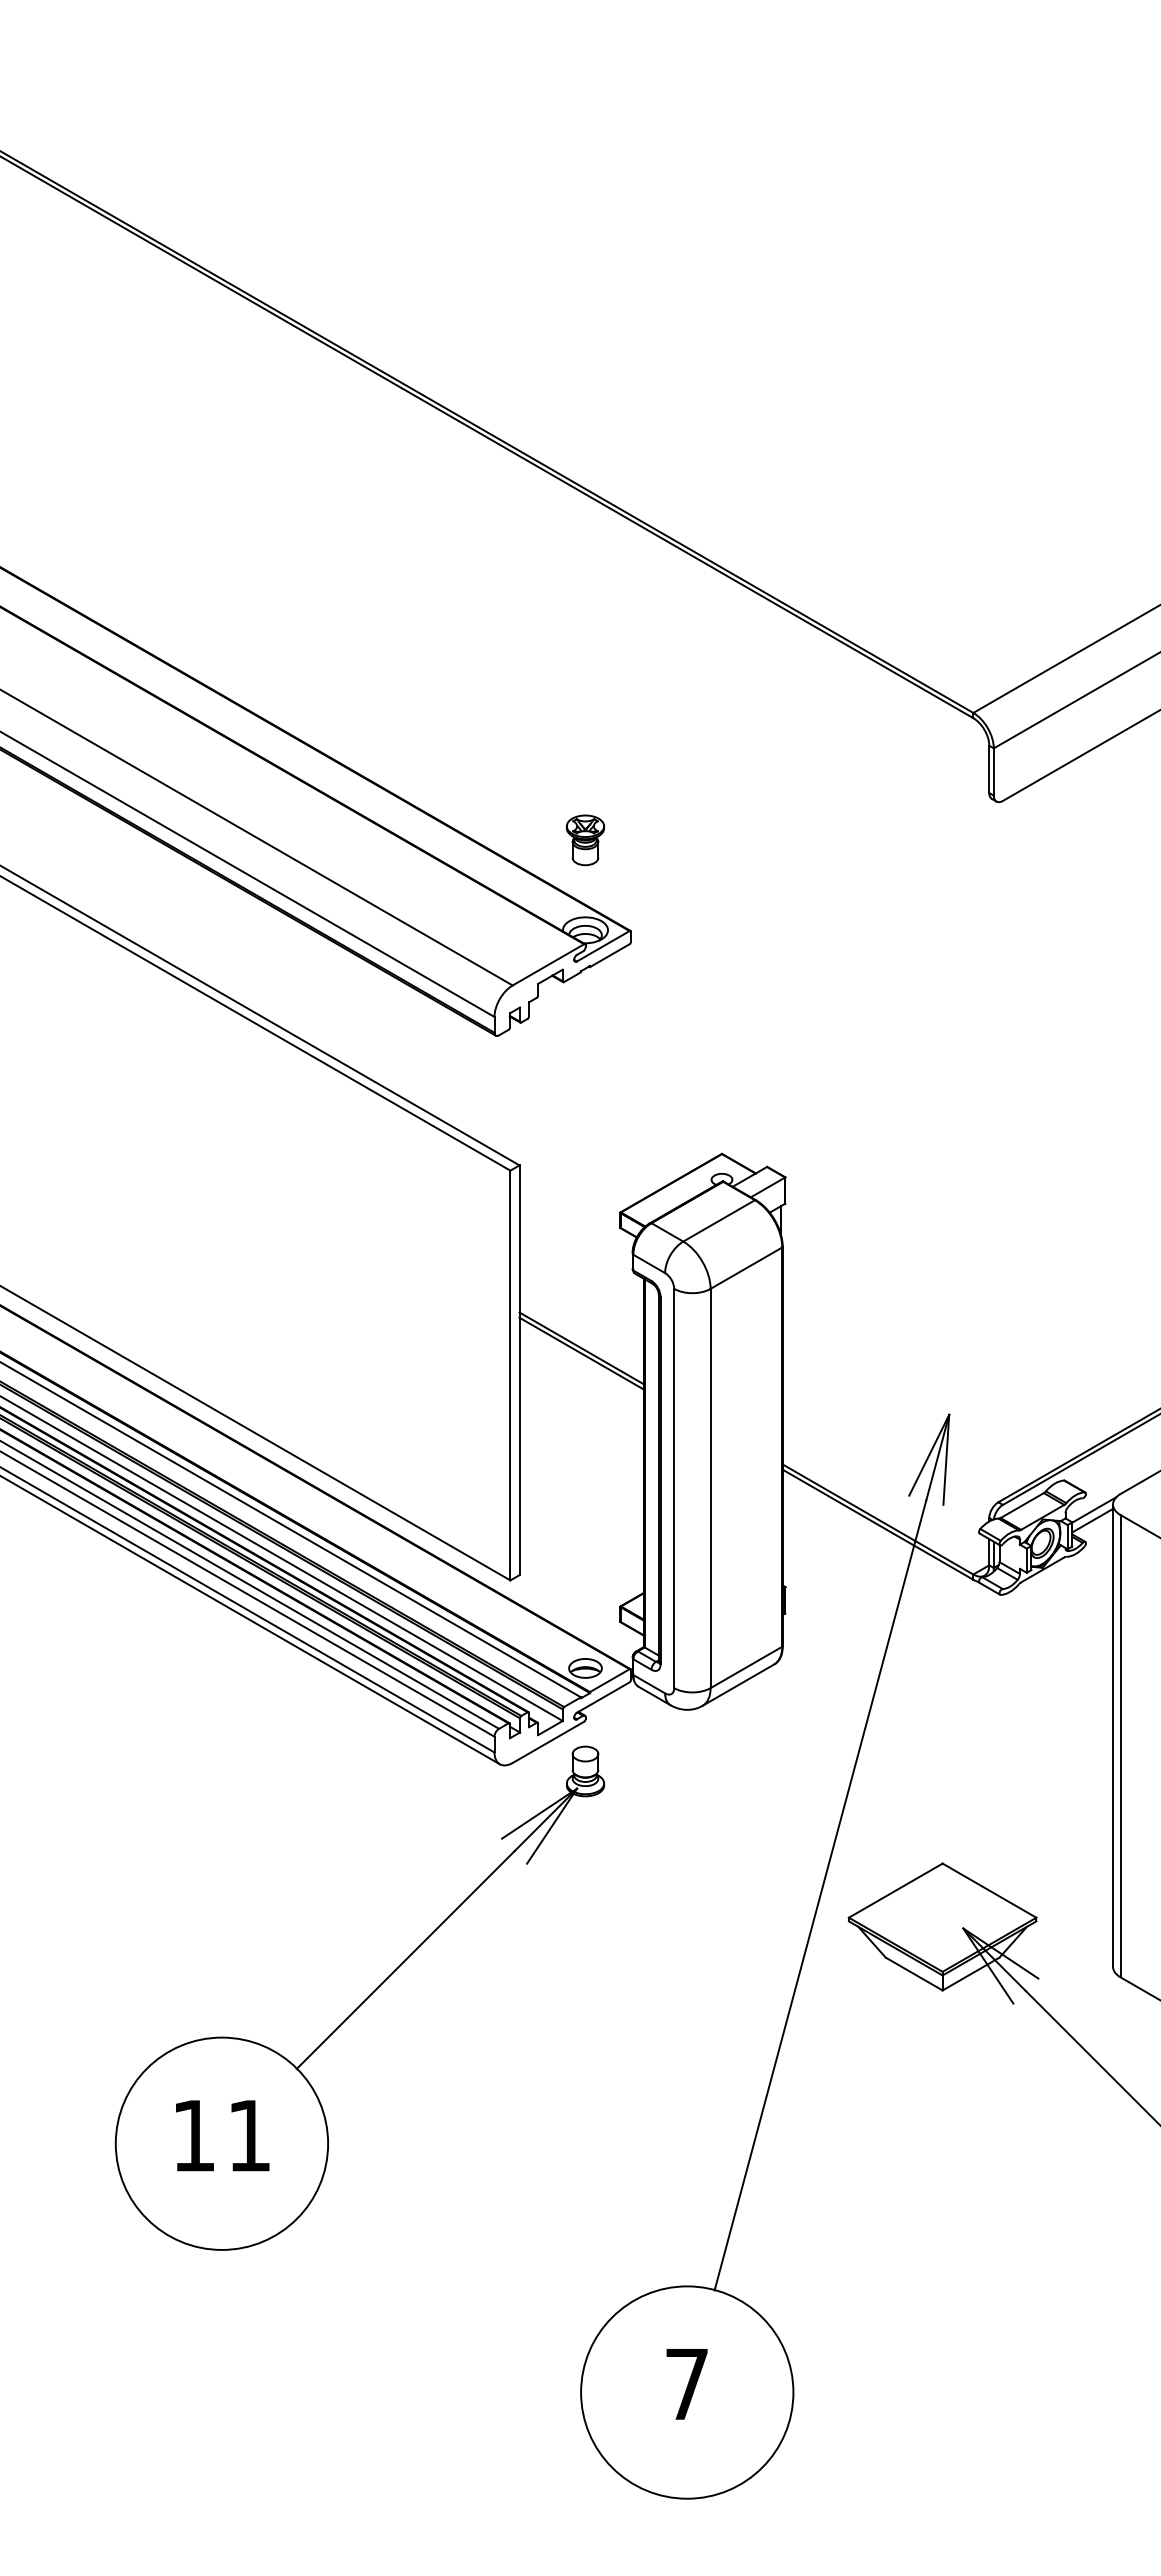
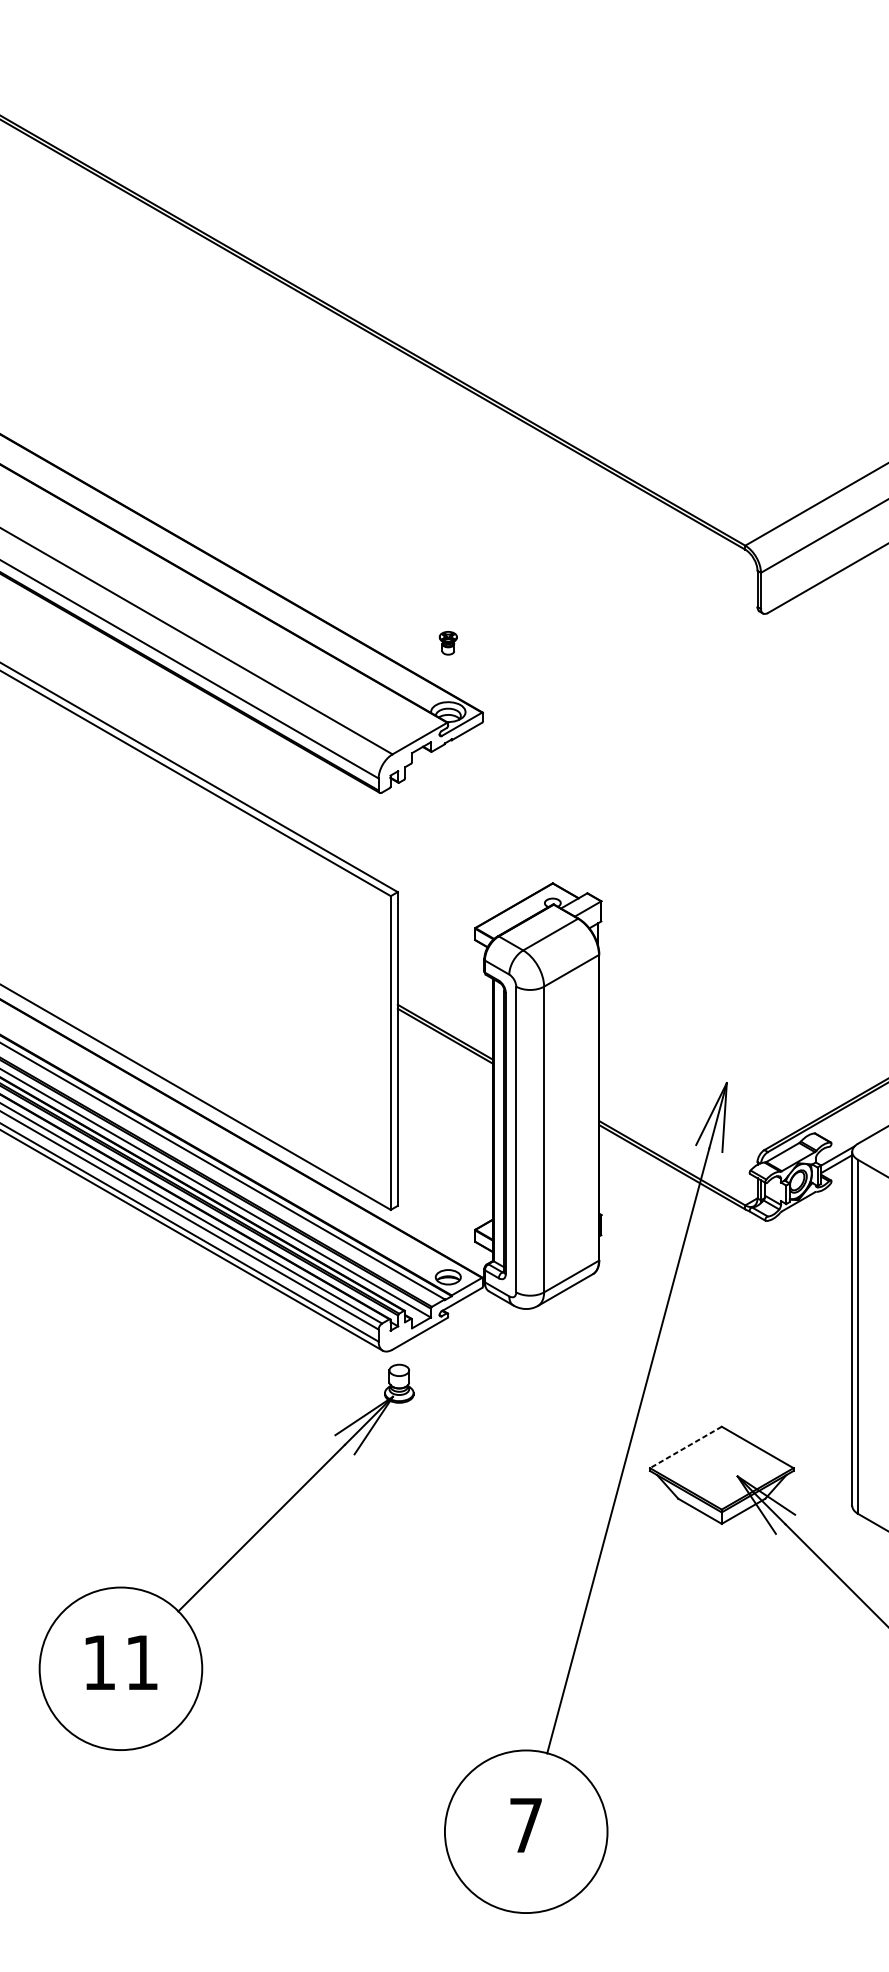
part: (585, 840) -> (448, 643), size x0.6
line: (895, 1890) -> (685, 1447), solid -> dashed
part: (359, 1997) -> (226, 1556), moved

